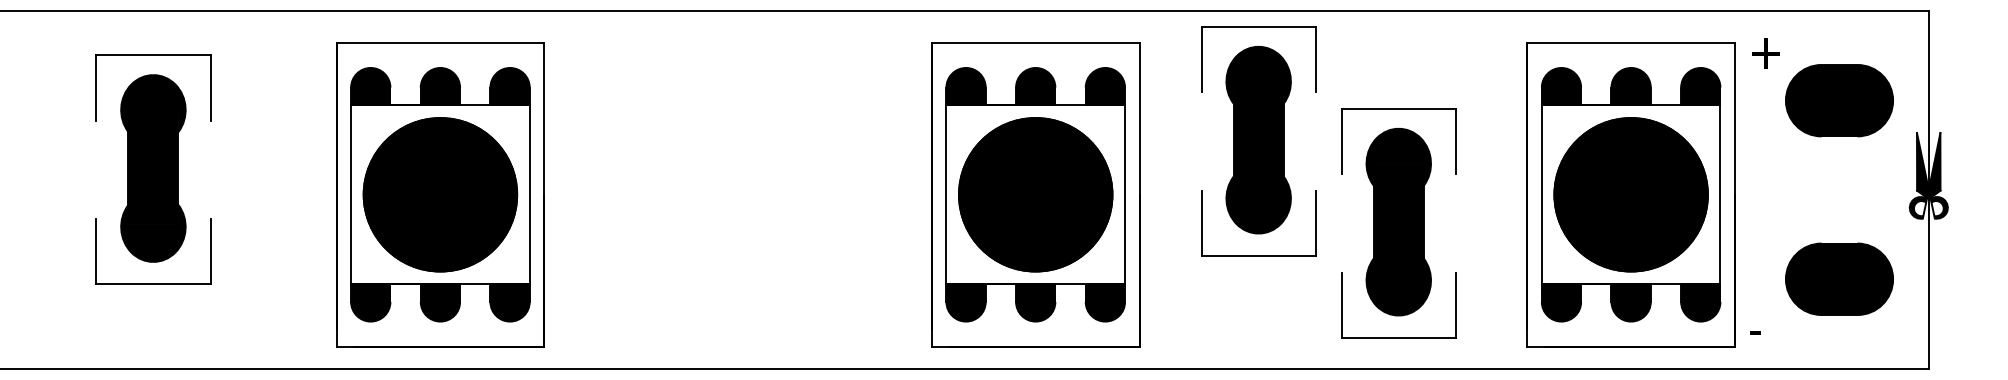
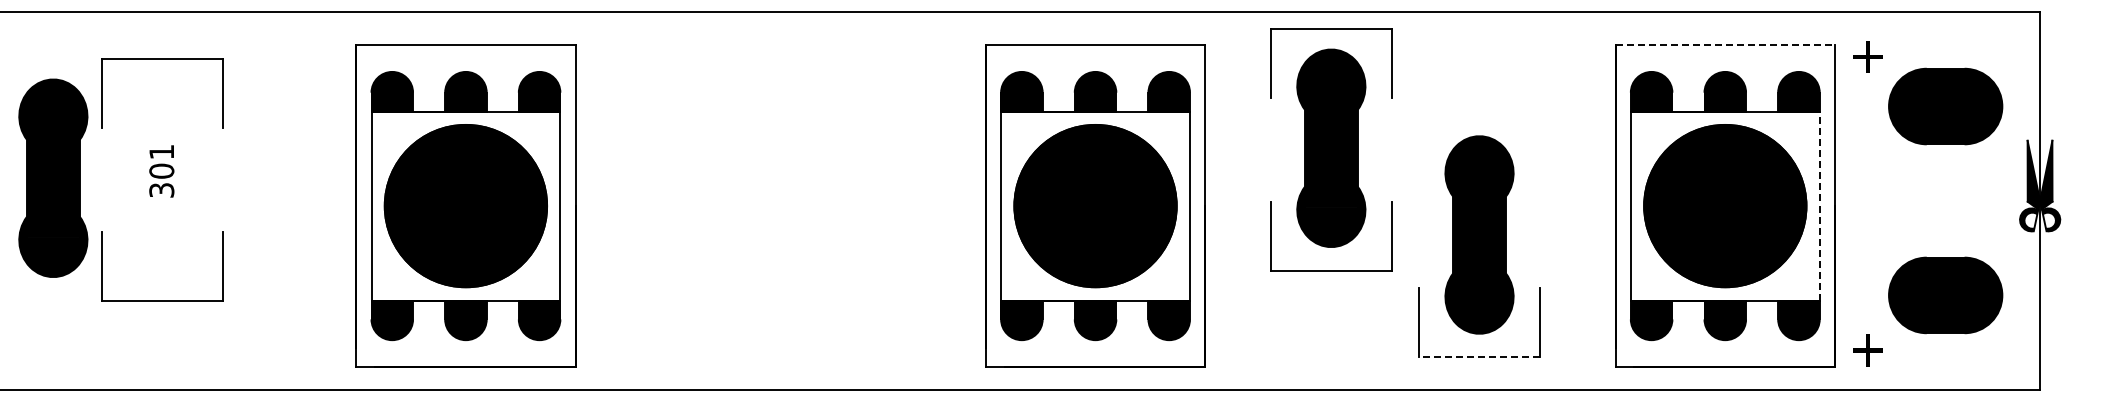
line: (1631, 42) -> (1725, 45), solid -> dashed
part: (1398, 109) -> (1479, 115), removed
part: (153, 167) -> (53, 177), moved
line: (1720, 194) -> (1819, 205), solid -> dashed
text: (1764, 331) -> (1866, 350), - -> +
line: (1397, 337) -> (1478, 357), solid -> dashed

